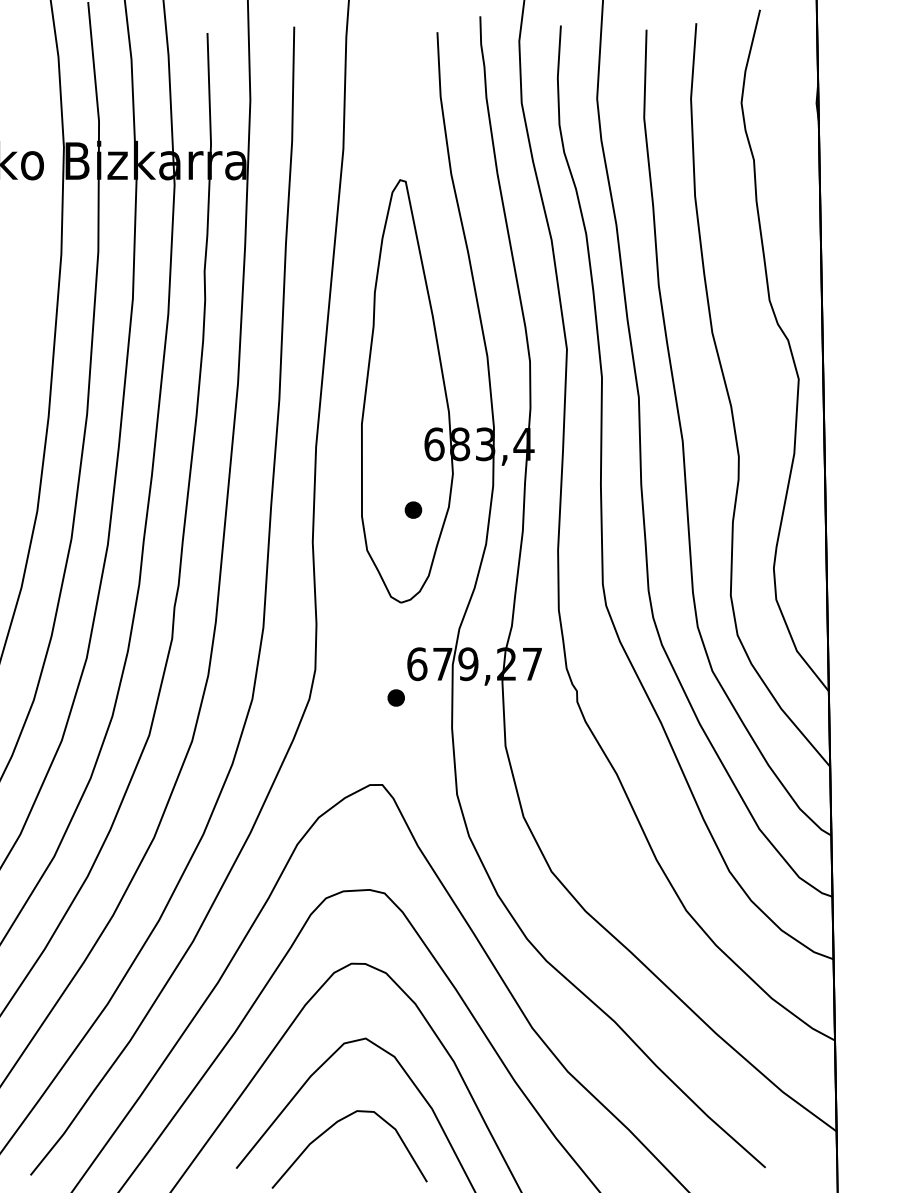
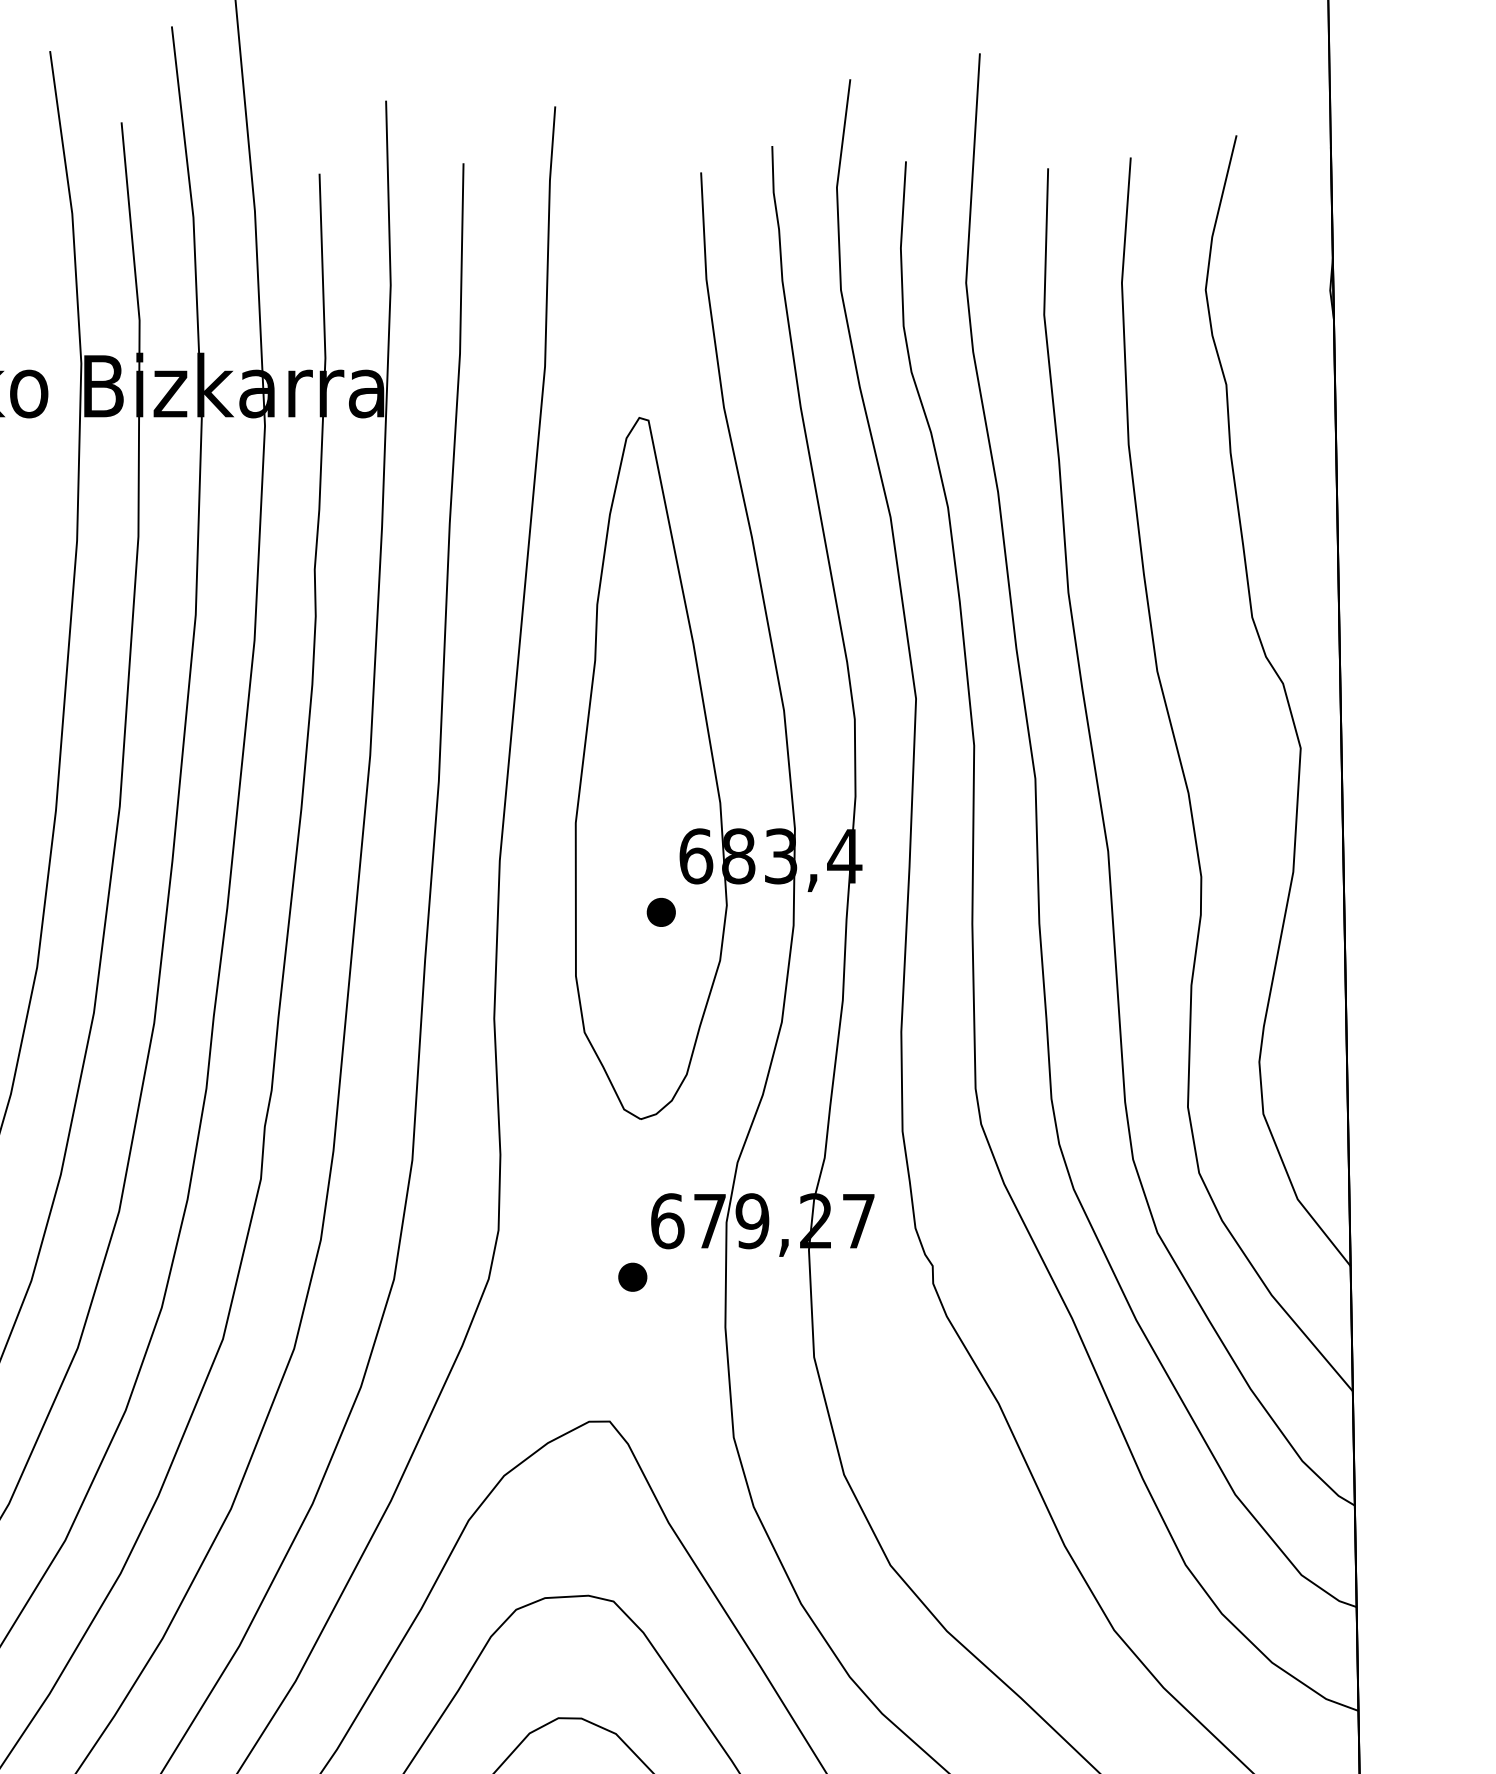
part: (413, 509) -> (661, 911), moved

